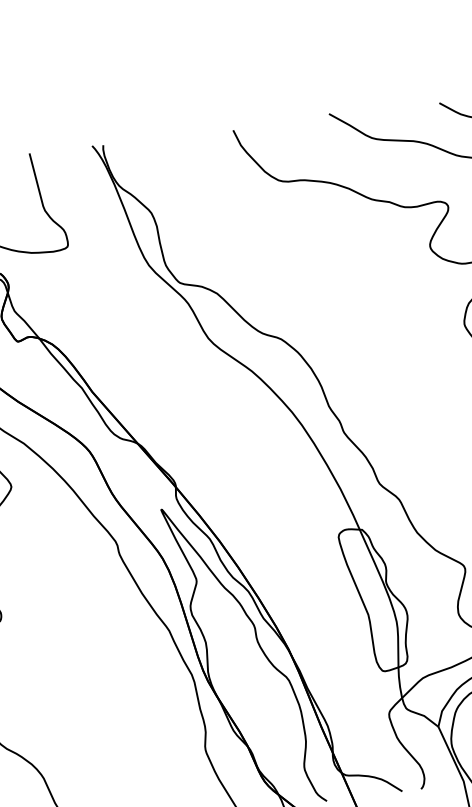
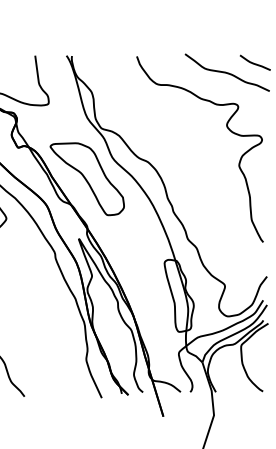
part: (162, 388) -> (86, 179), added

